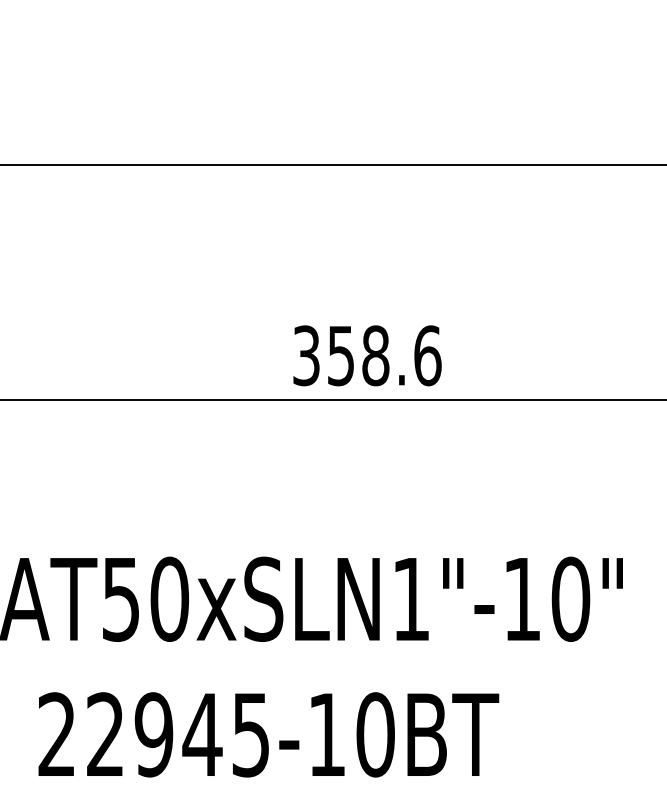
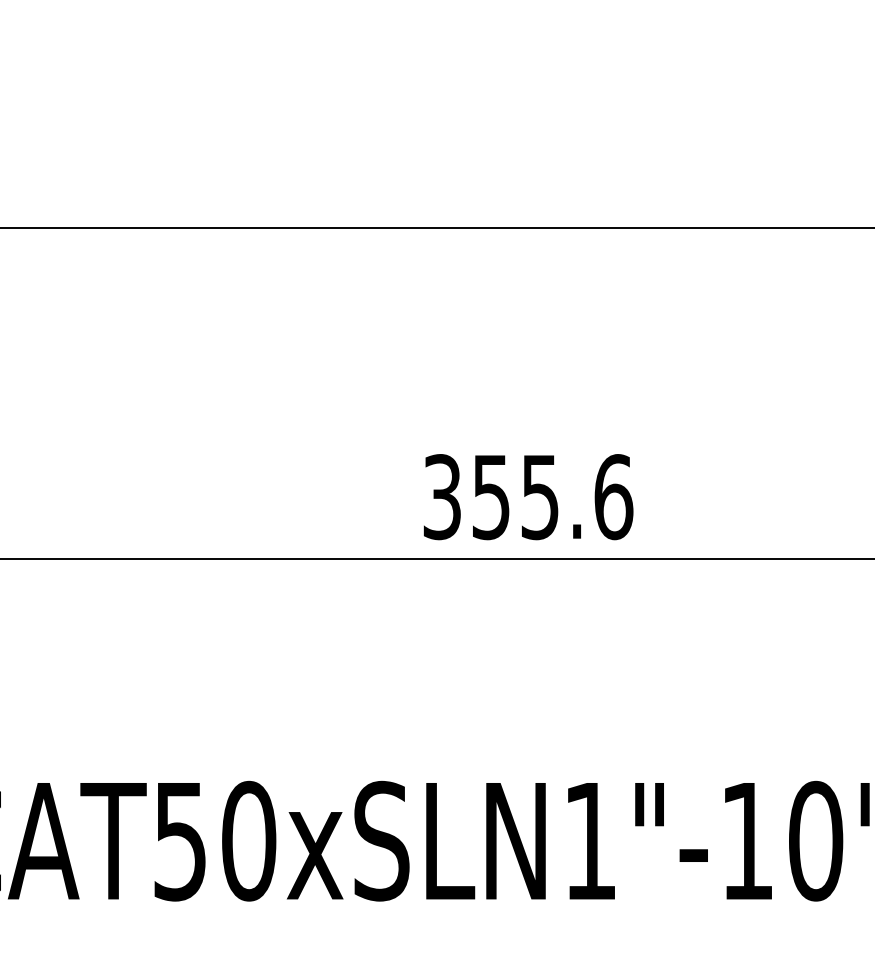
text: (375, 355) -> (539, 496), 358.6 -> 355.6

